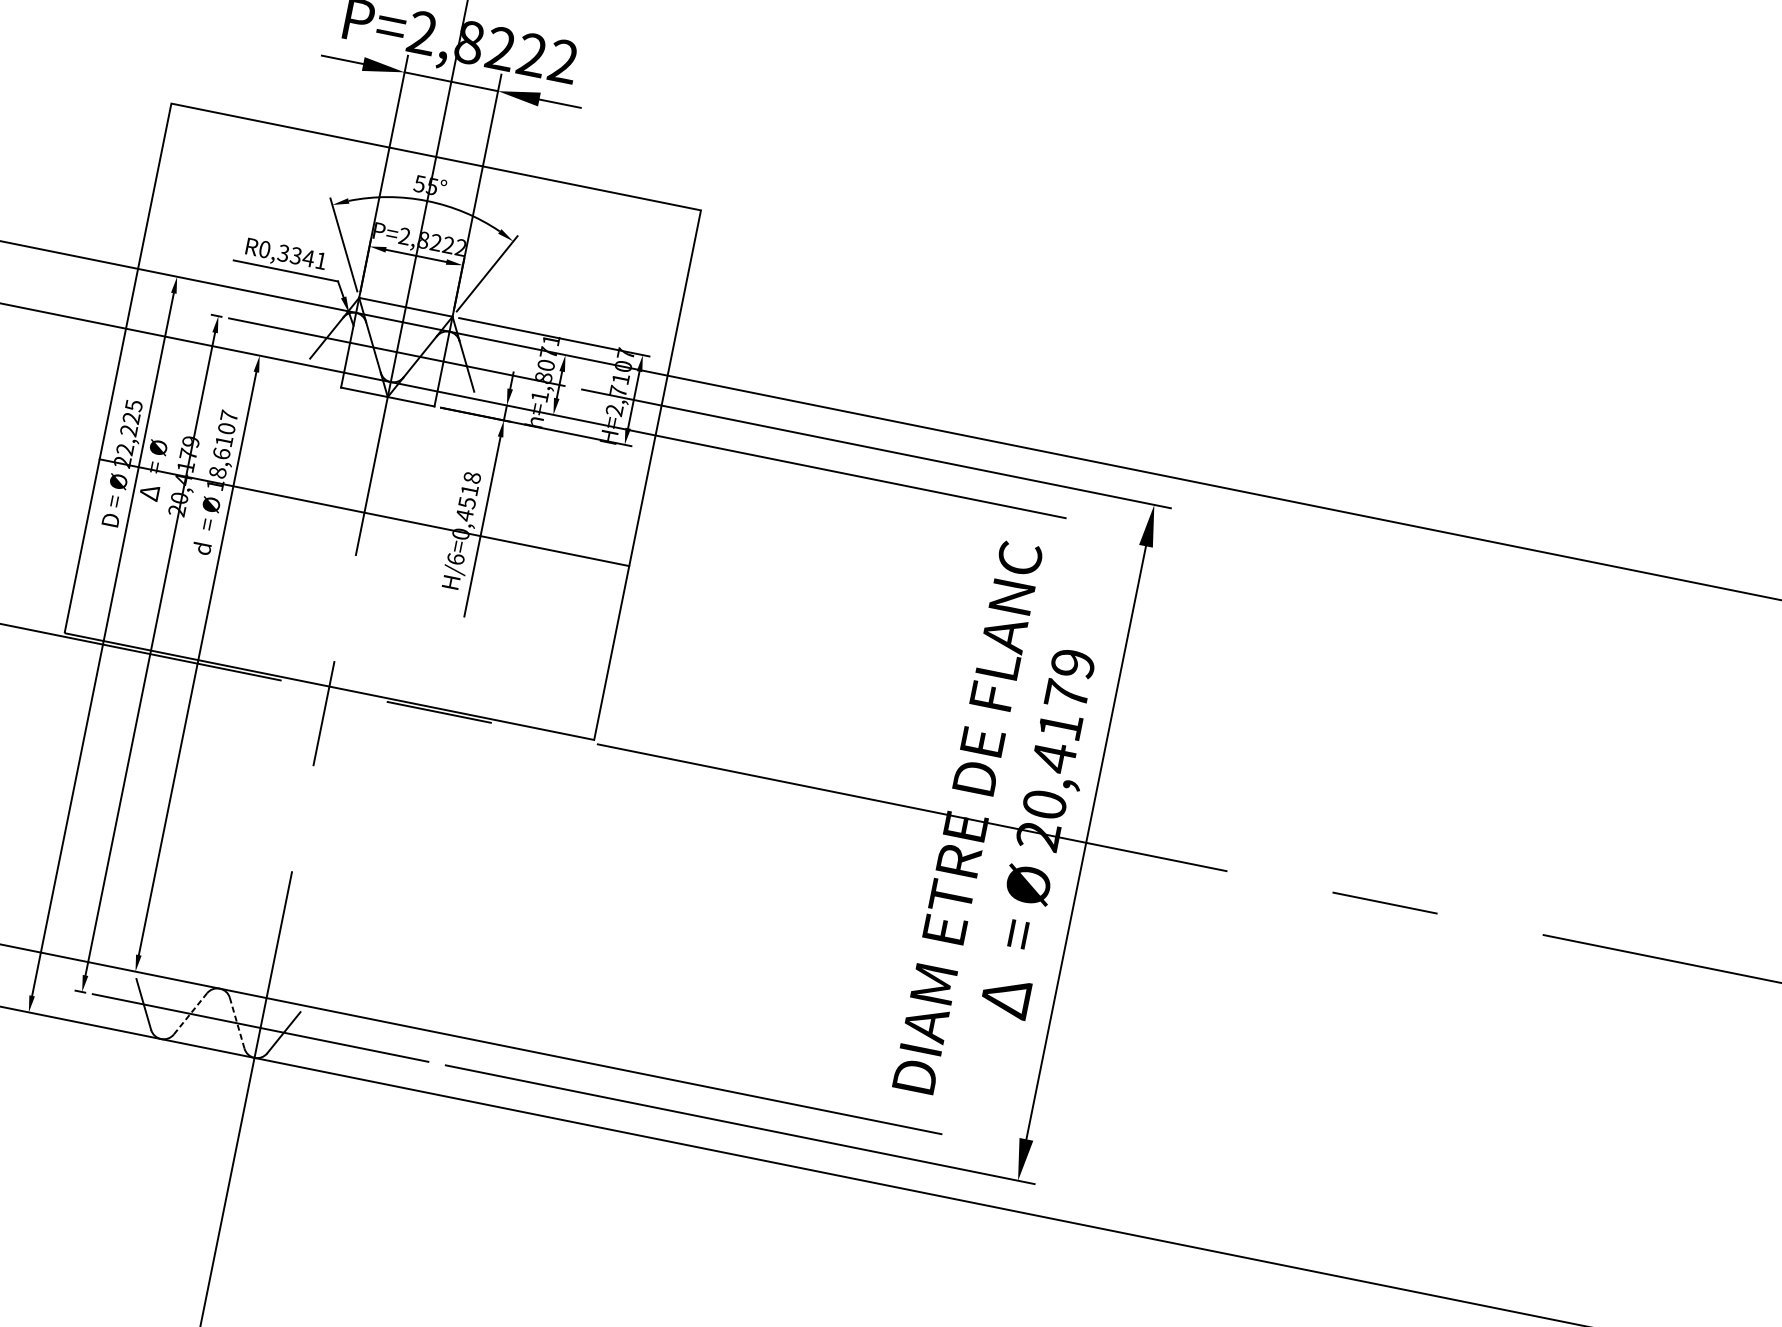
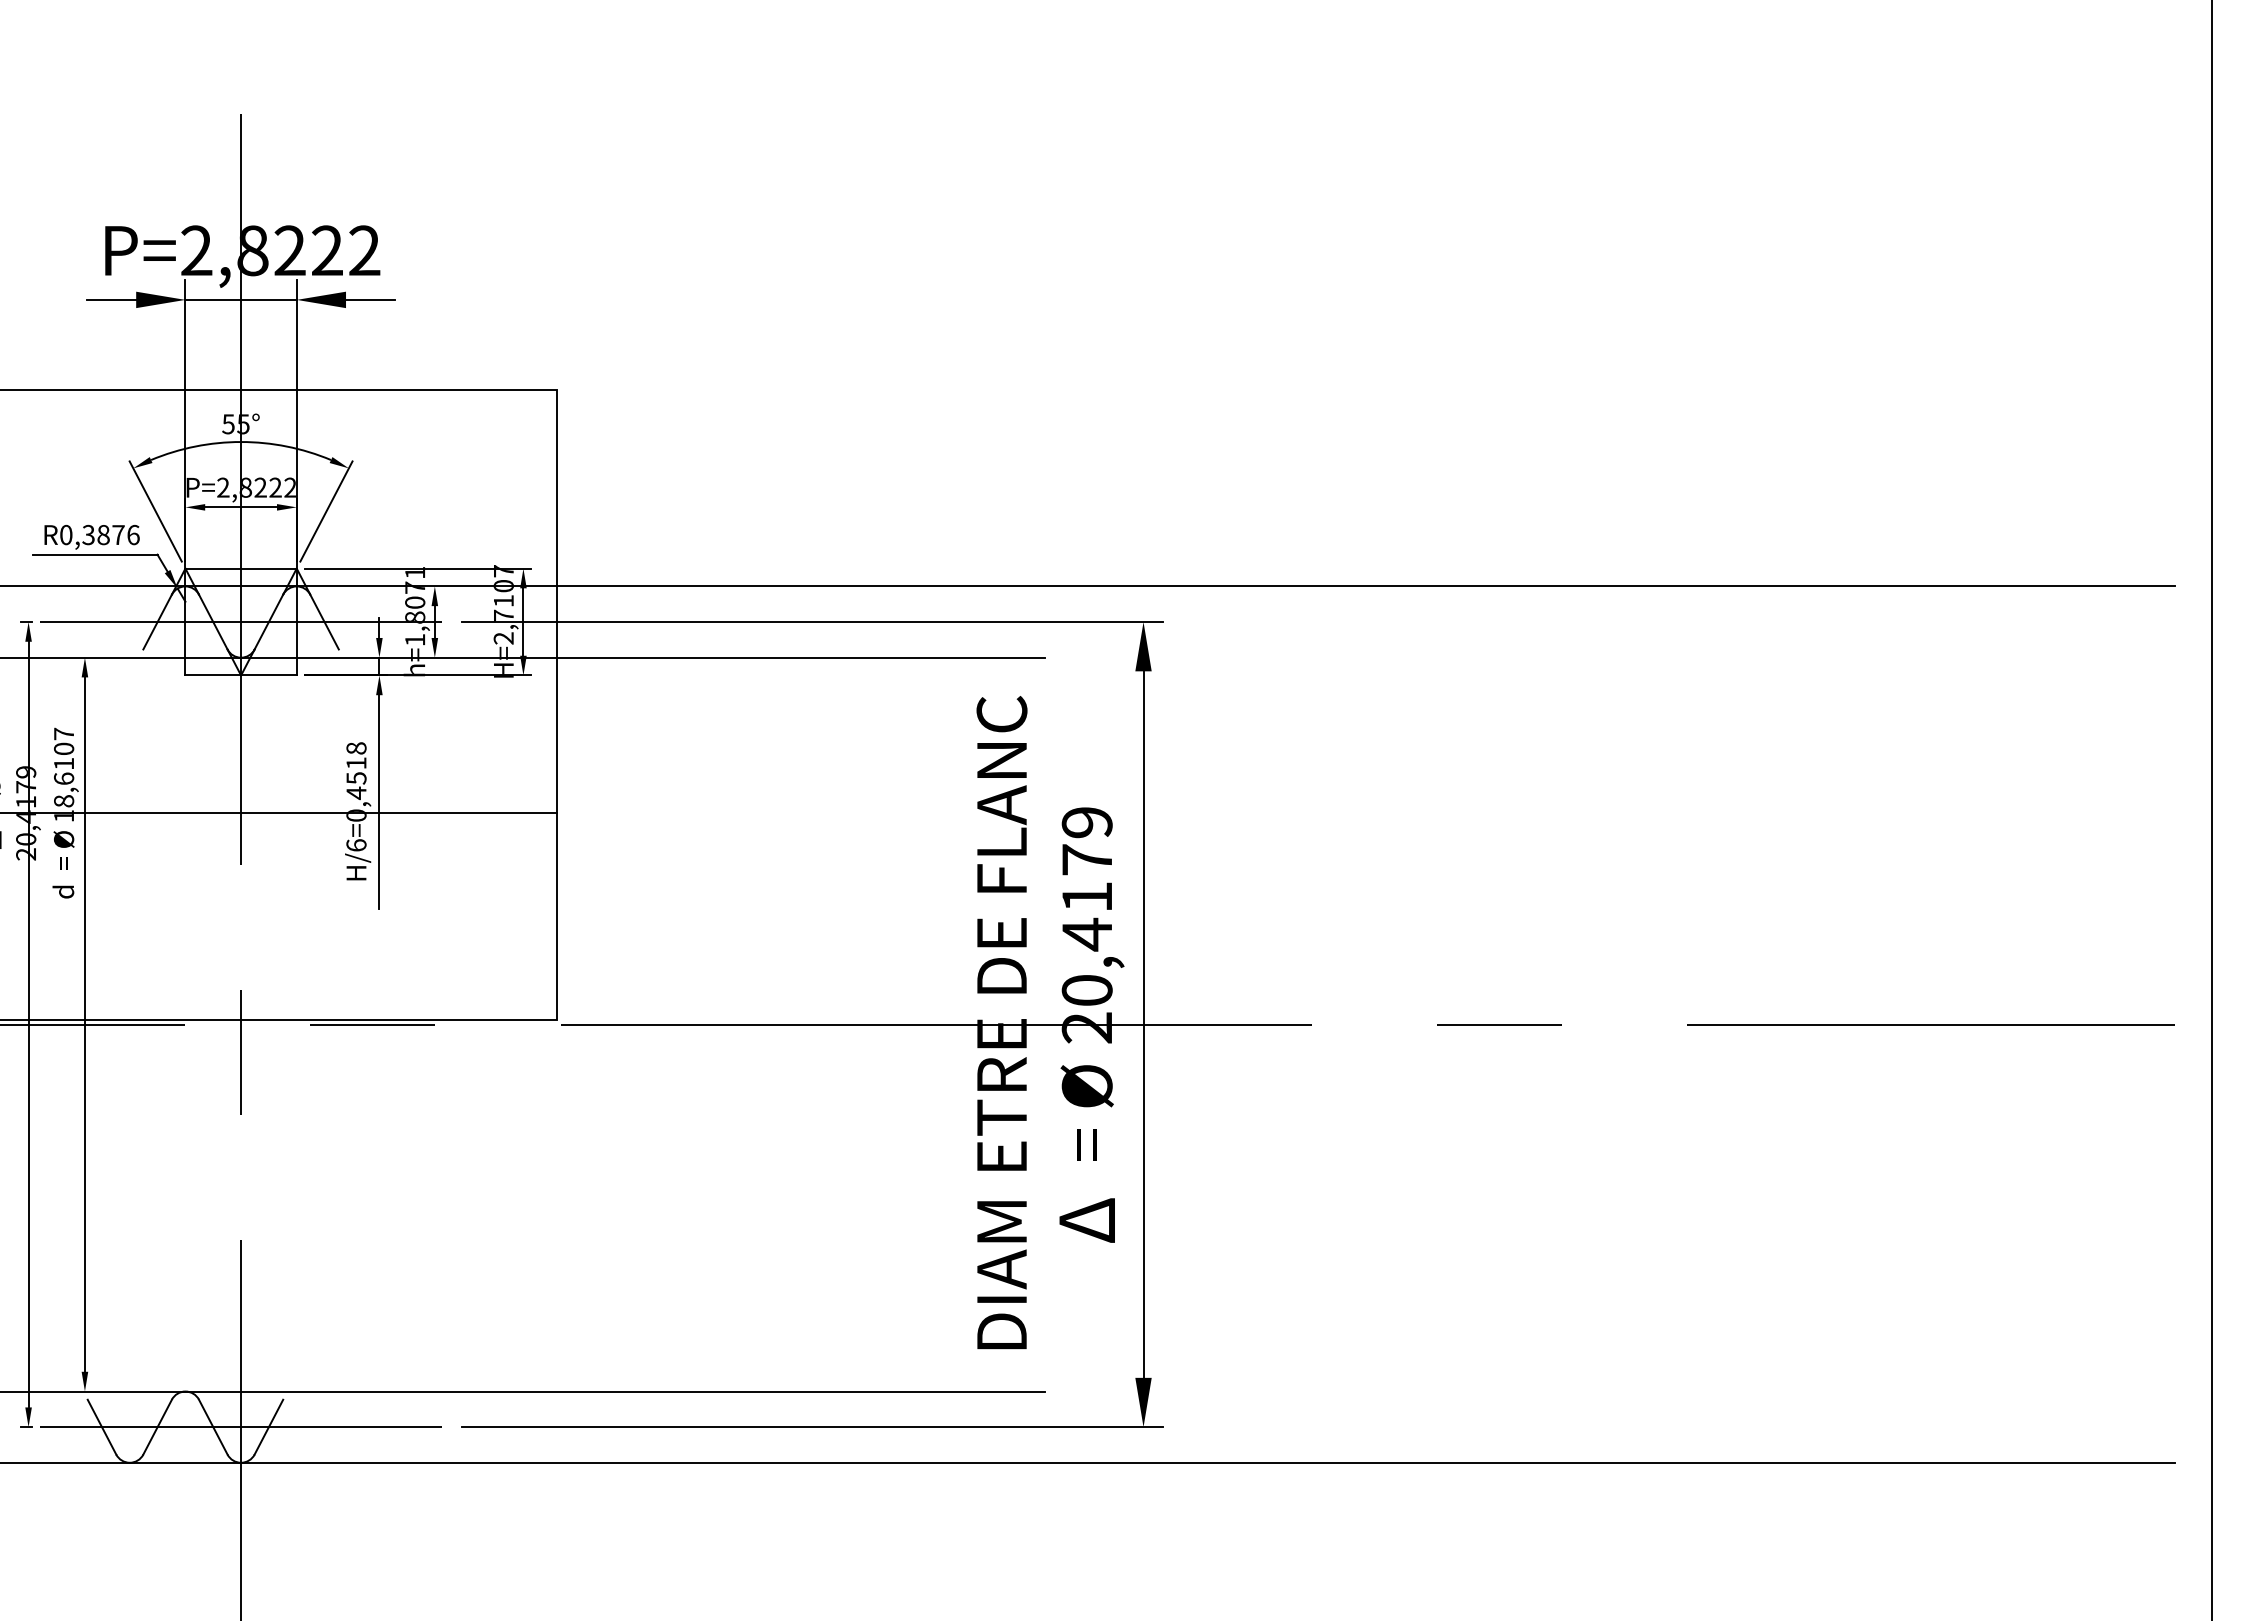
text: (308, 257) -> (118, 534), R0,3341 -> R0,3876
line: (190, 1014) -> (157, 1427), dashed -> solid
line: (237, 1023) -> (213, 1427), dashed -> solid

